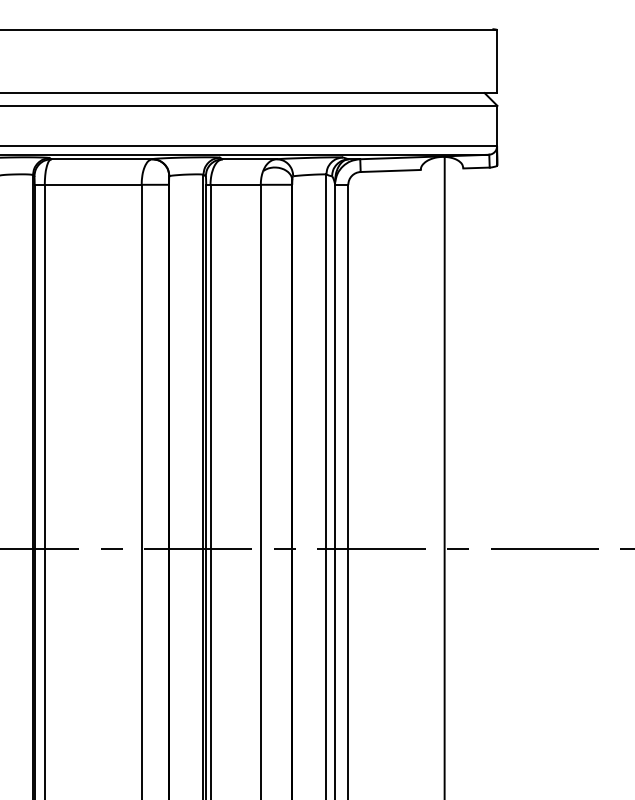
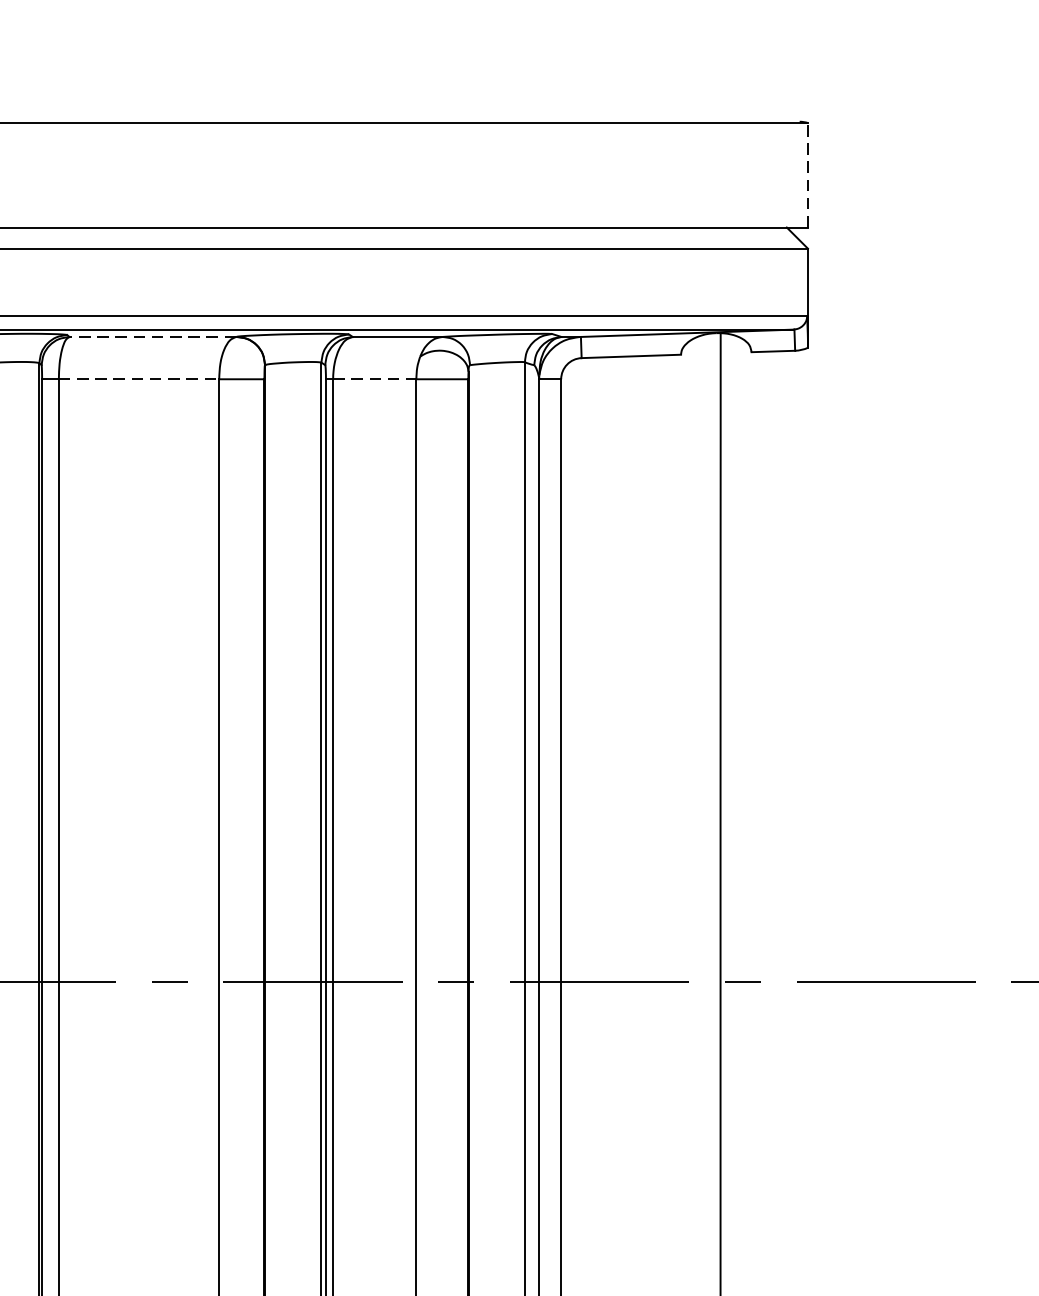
line: (497, 61) -> (808, 175), solid -> dashed
line: (101, 159) -> (152, 337), solid -> dashed
line: (93, 184) -> (139, 378), solid -> dashed
line: (236, 184) -> (376, 378), solid -> dashed

